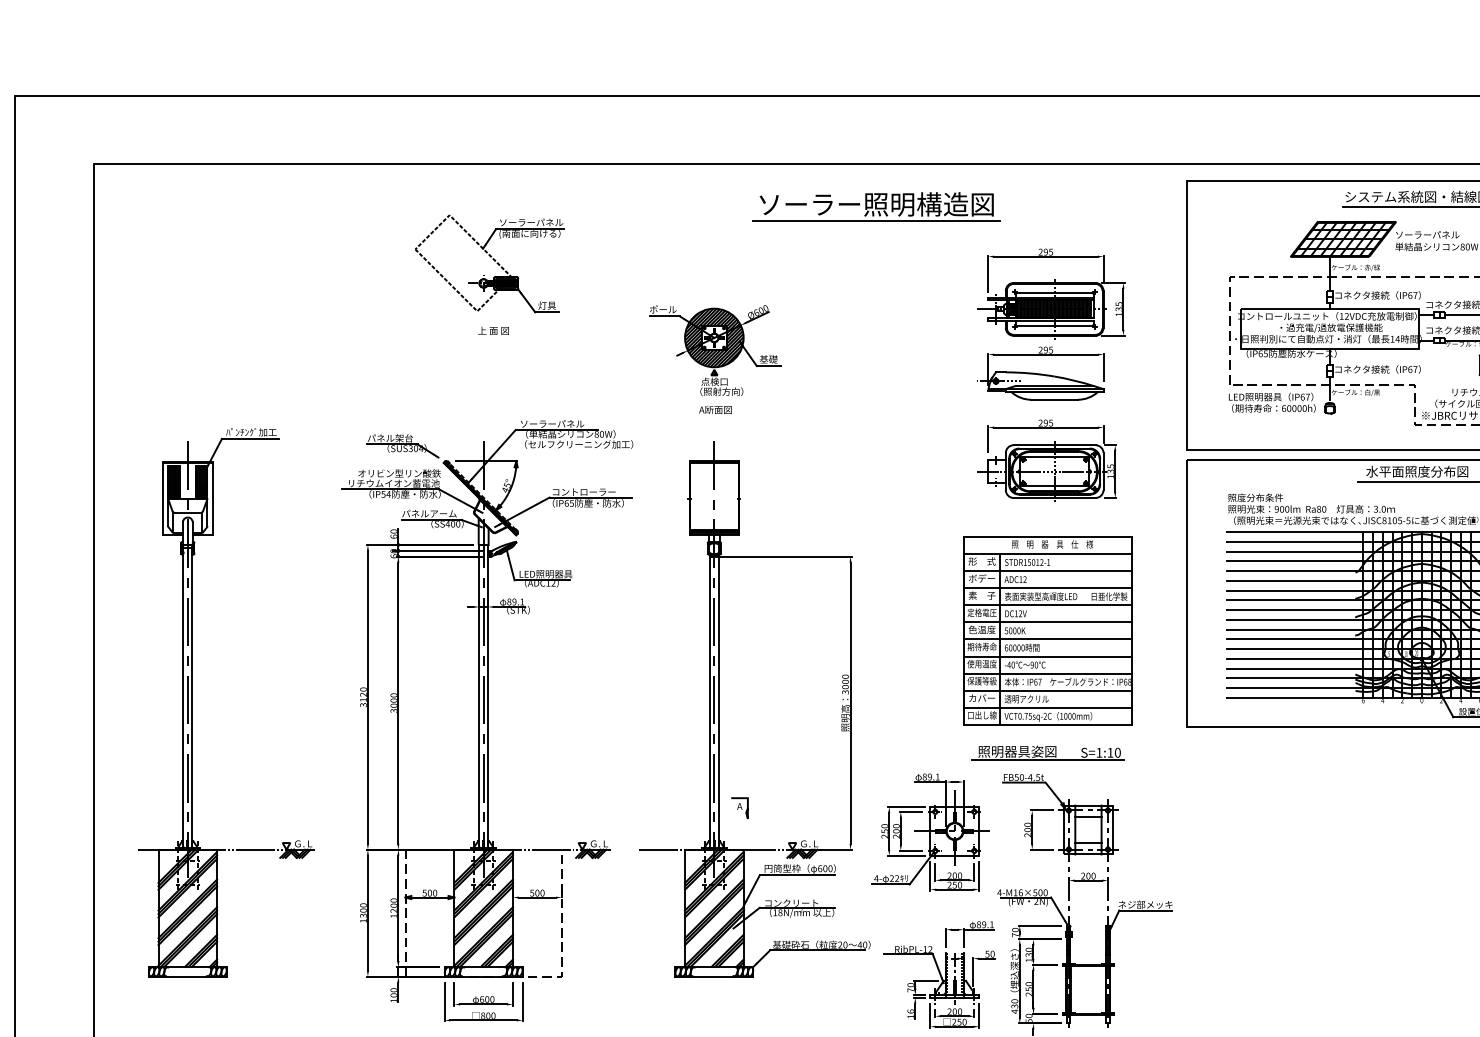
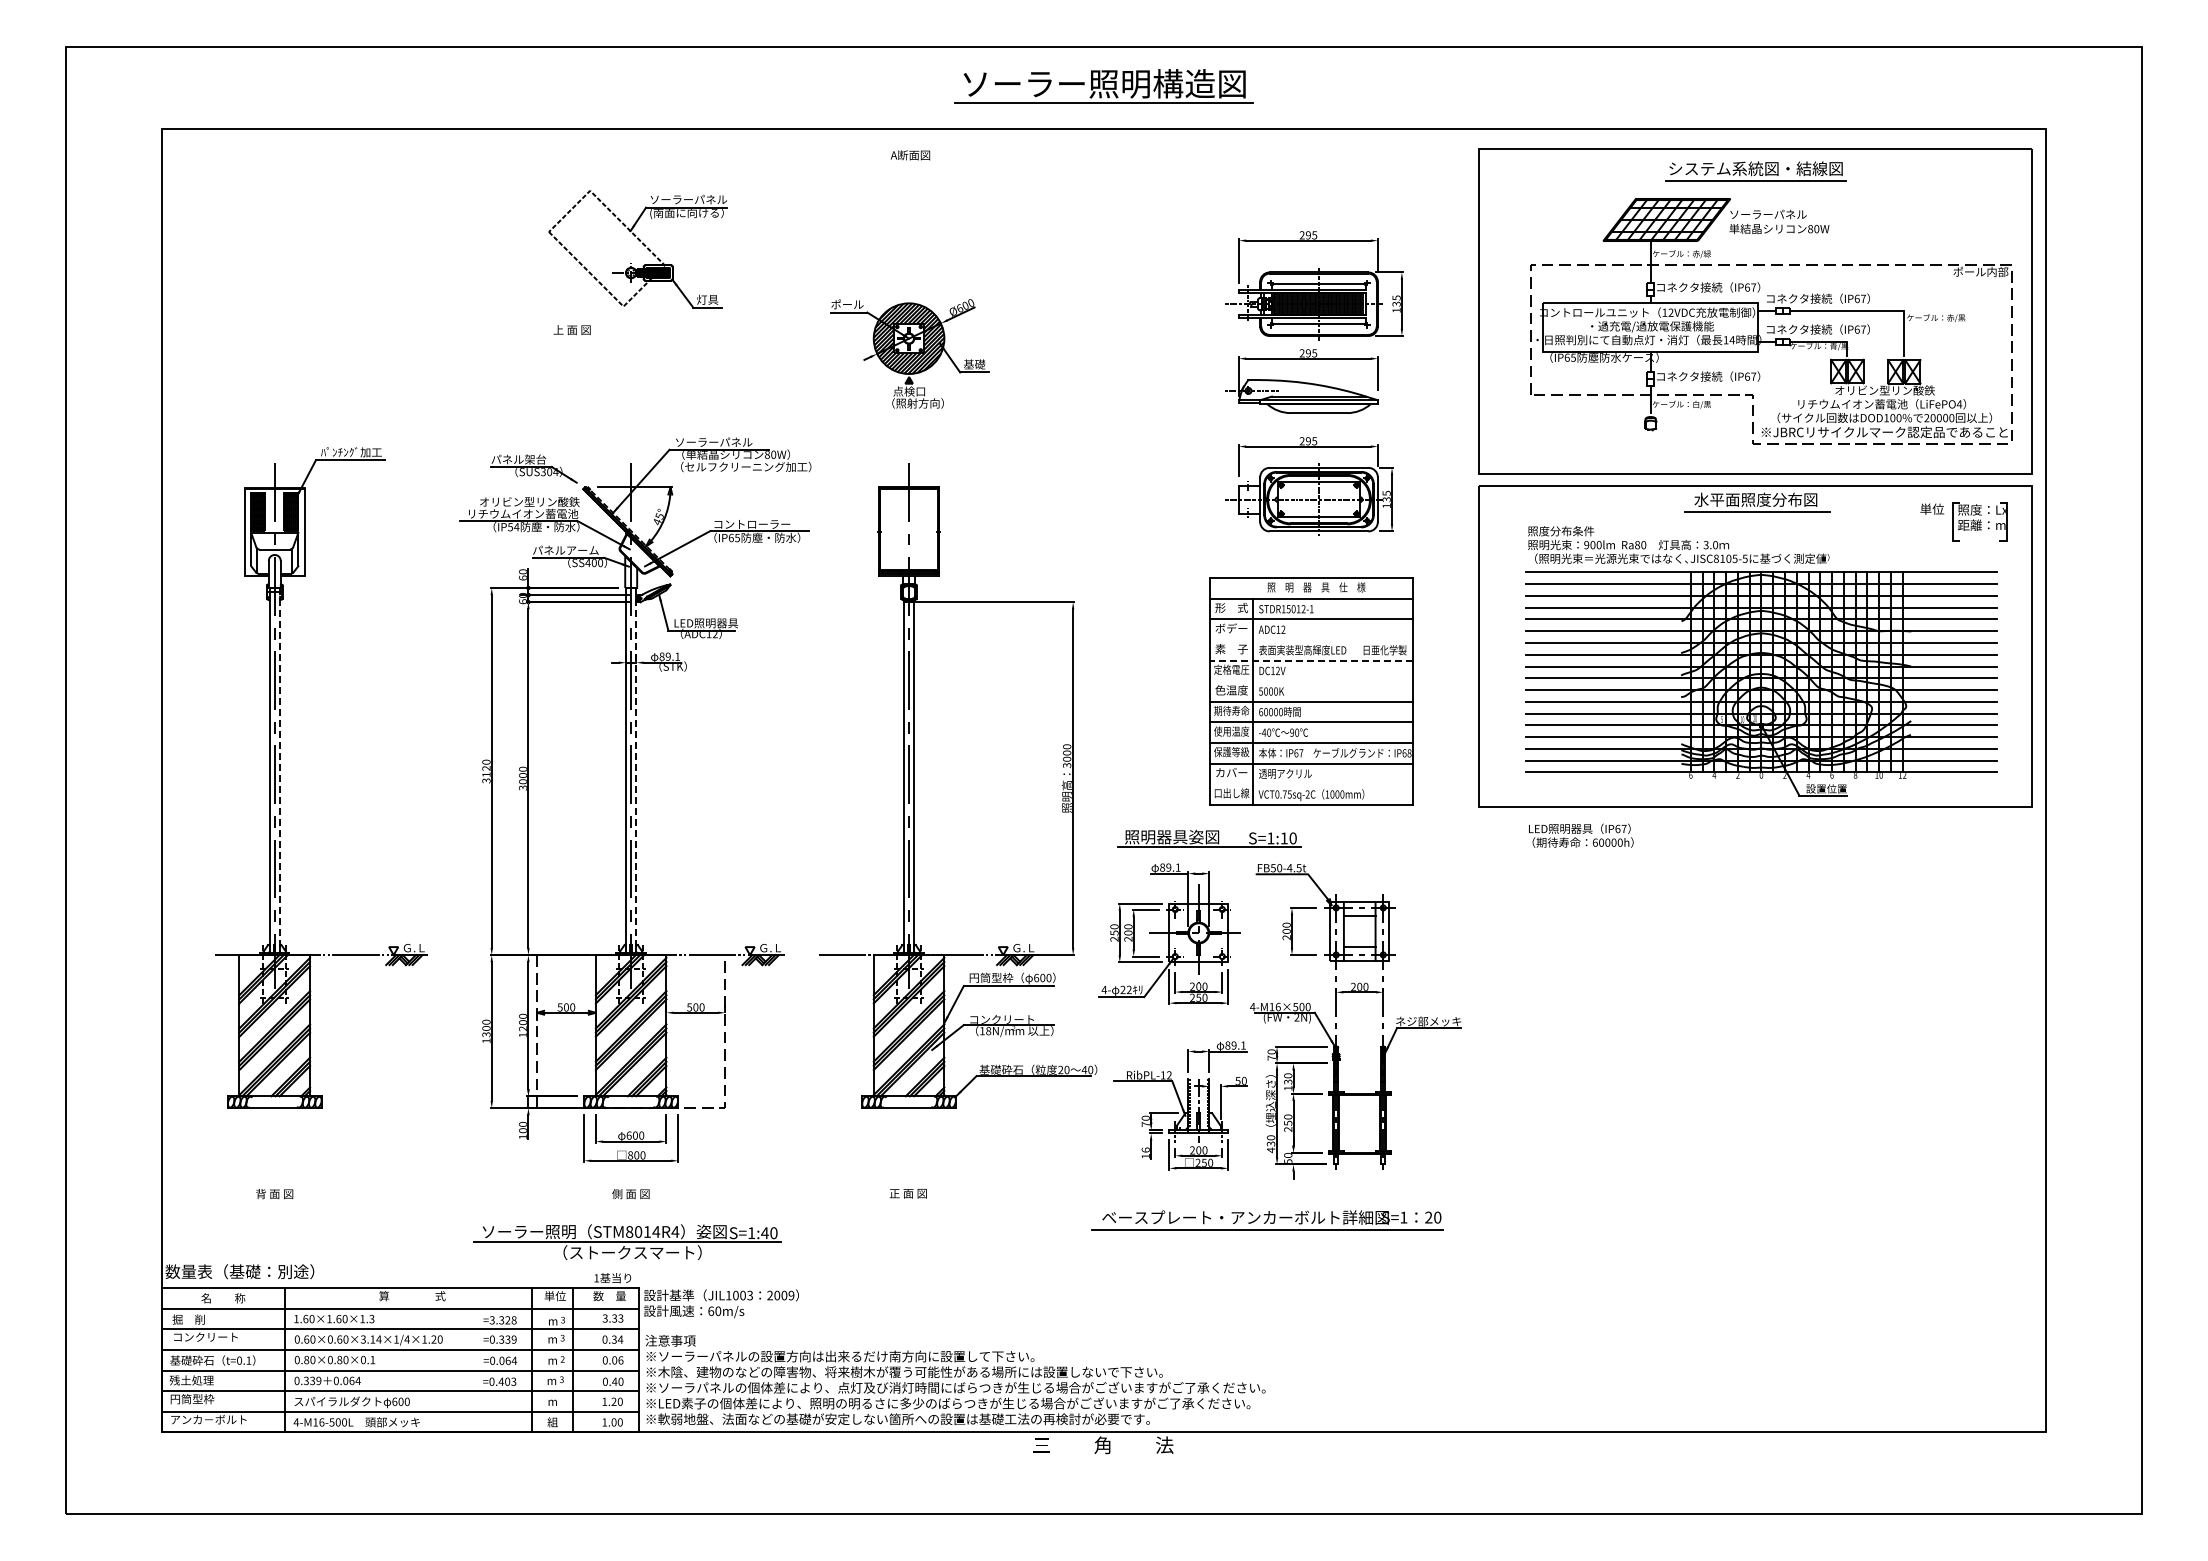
part: (875, 206) -> (1103, 86), moved
text: (493, 331) -> (571, 330), moved
text: (1272, 402) -> (1581, 835), moved
text: (715, 410) -> (910, 155), moved
line: (1048, 588) -> (1311, 640), removed
line: (1047, 605) -> (1310, 660), solid -> dashed
line: (1048, 622) -> (1311, 681), removed
line: (192, 696) -> (280, 770), solid -> dashed
line: (488, 696) -> (636, 770), solid -> dashed
line: (1048, 708) -> (1311, 784), removed
part: (1048, 752) -> (1209, 838), moved
part: (739, 808) -> (939, 905), removed

